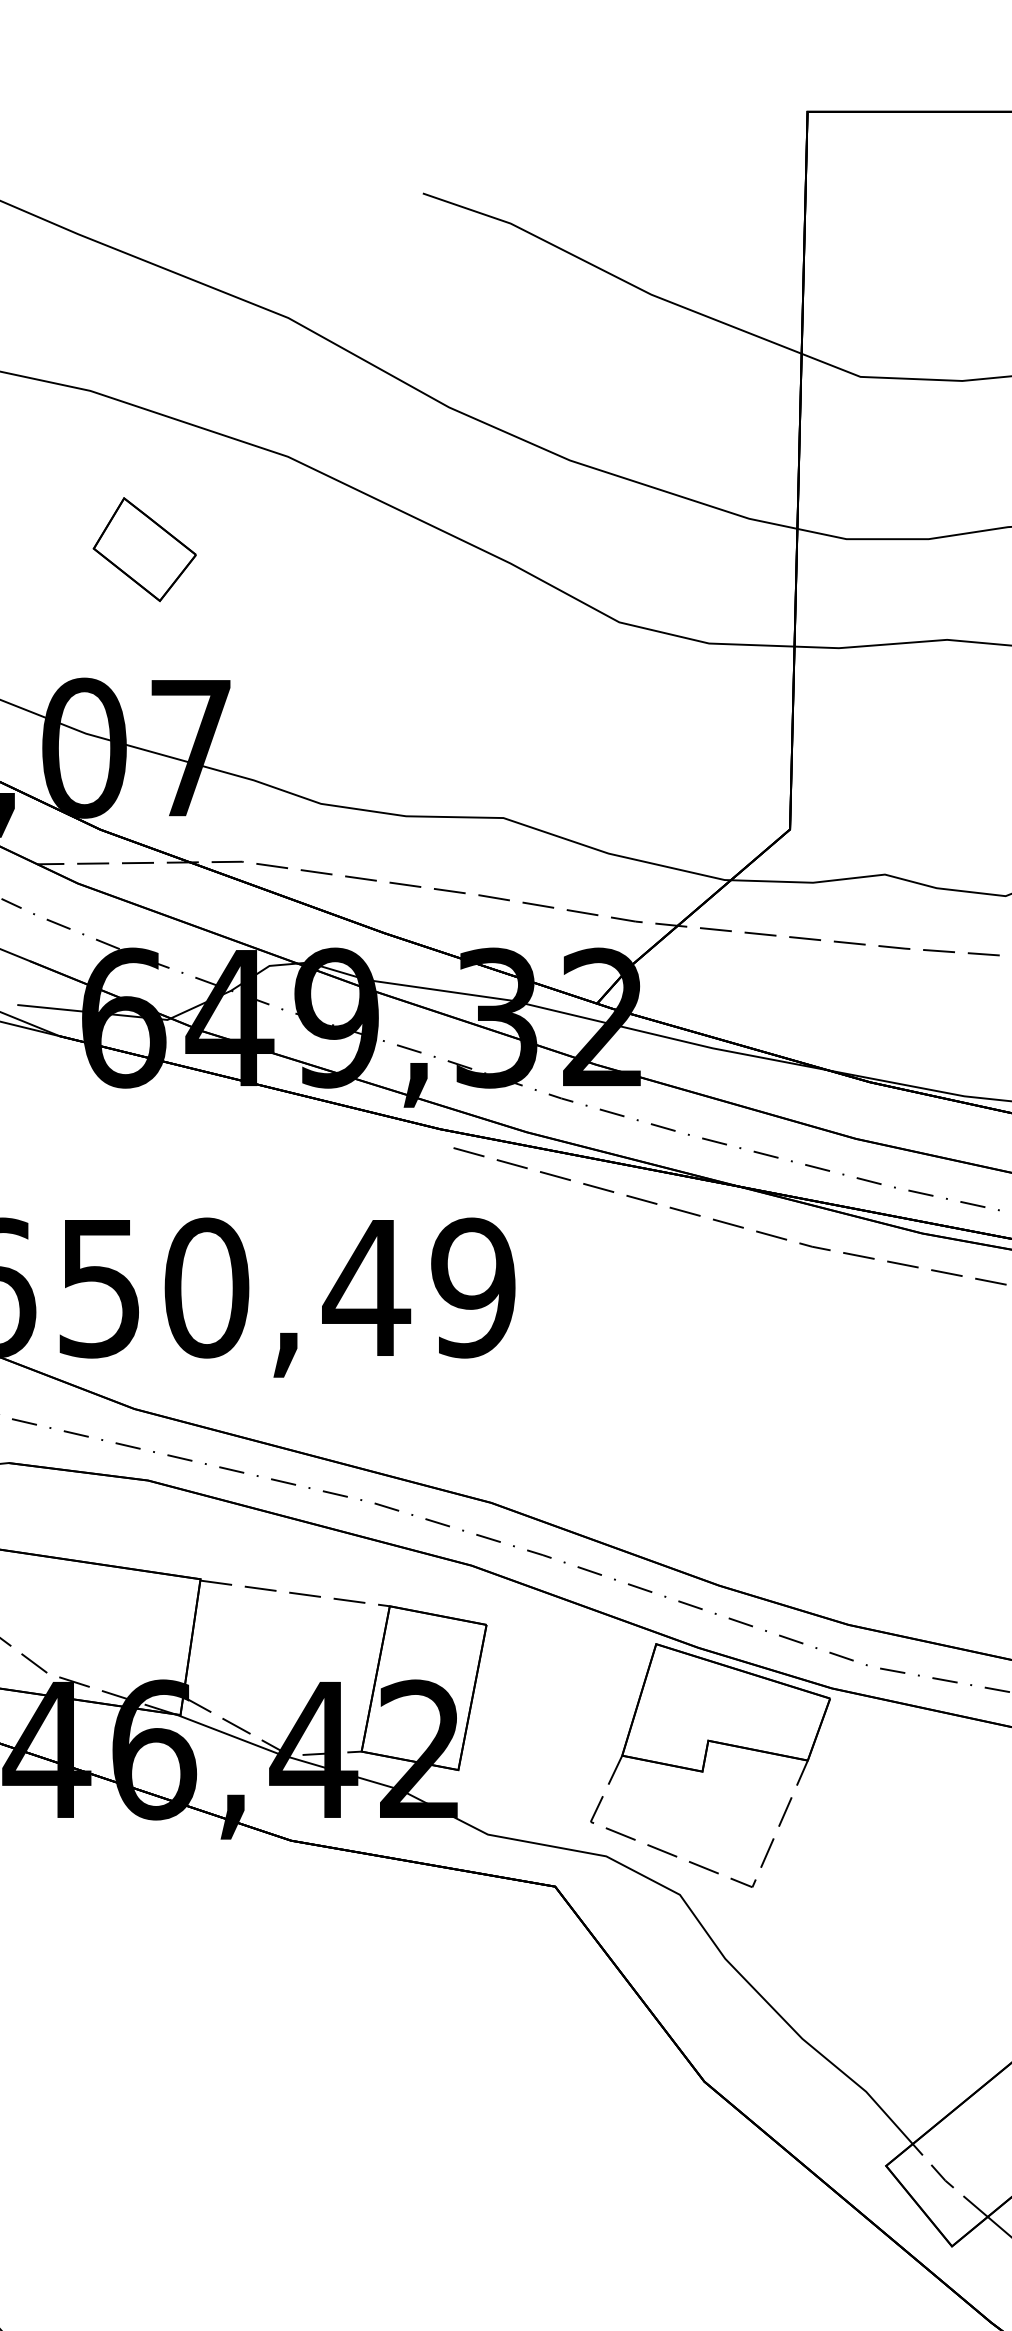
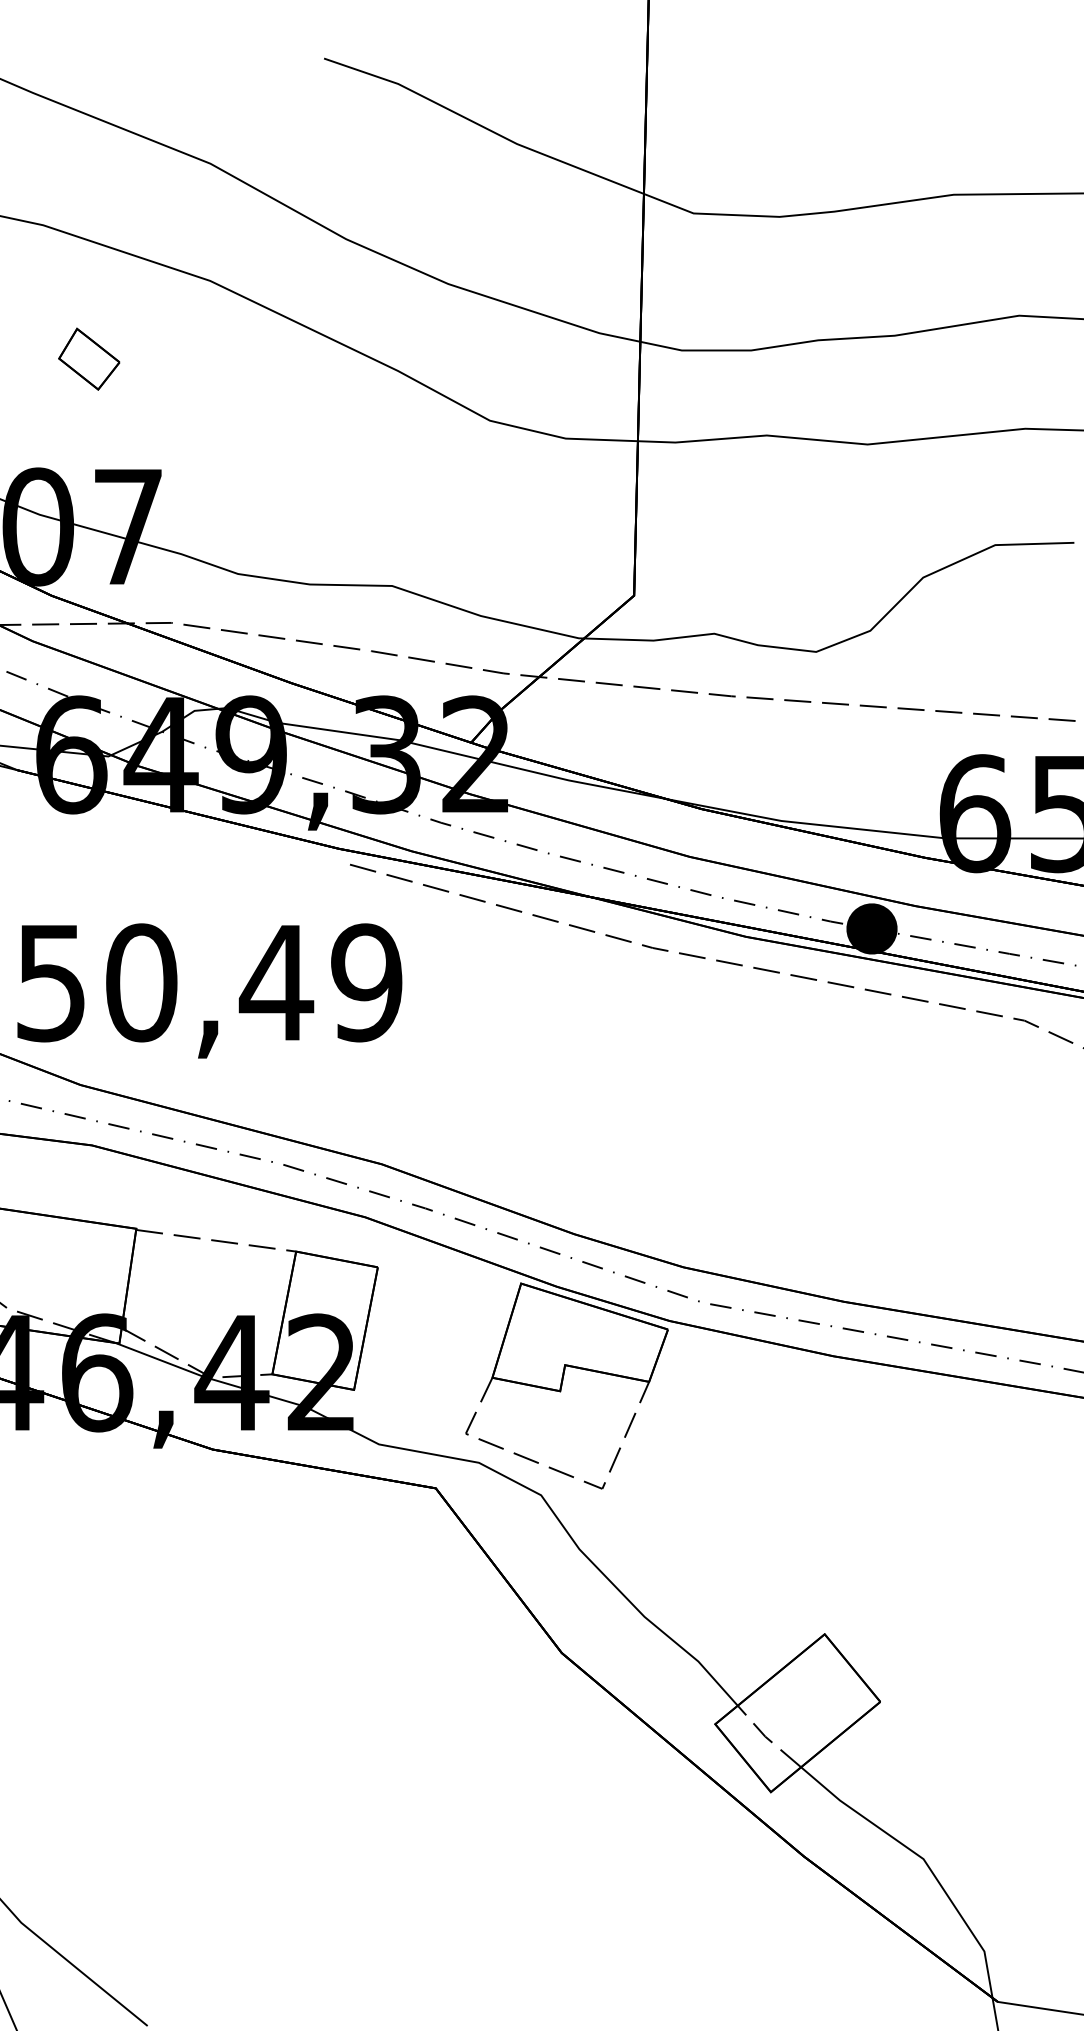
part: (145, 548) -> (89, 358), size x0.7

